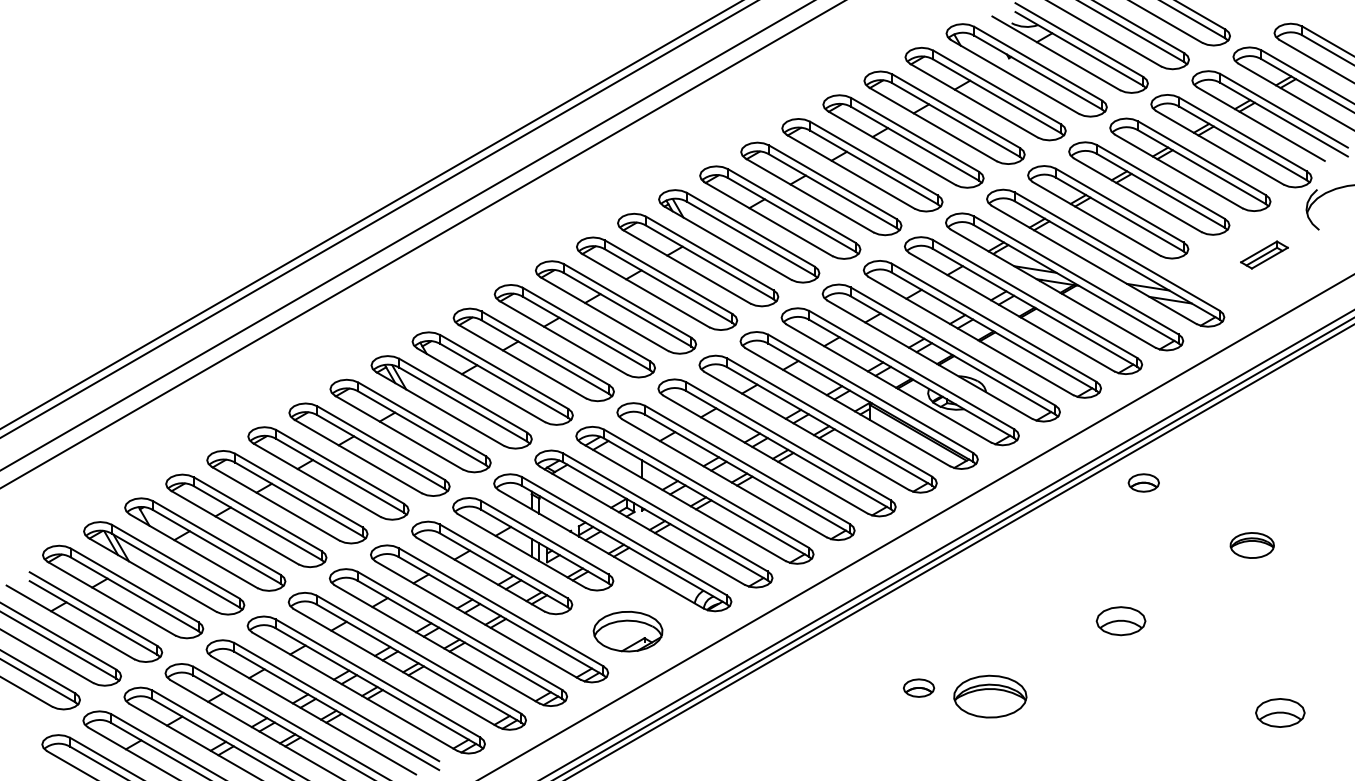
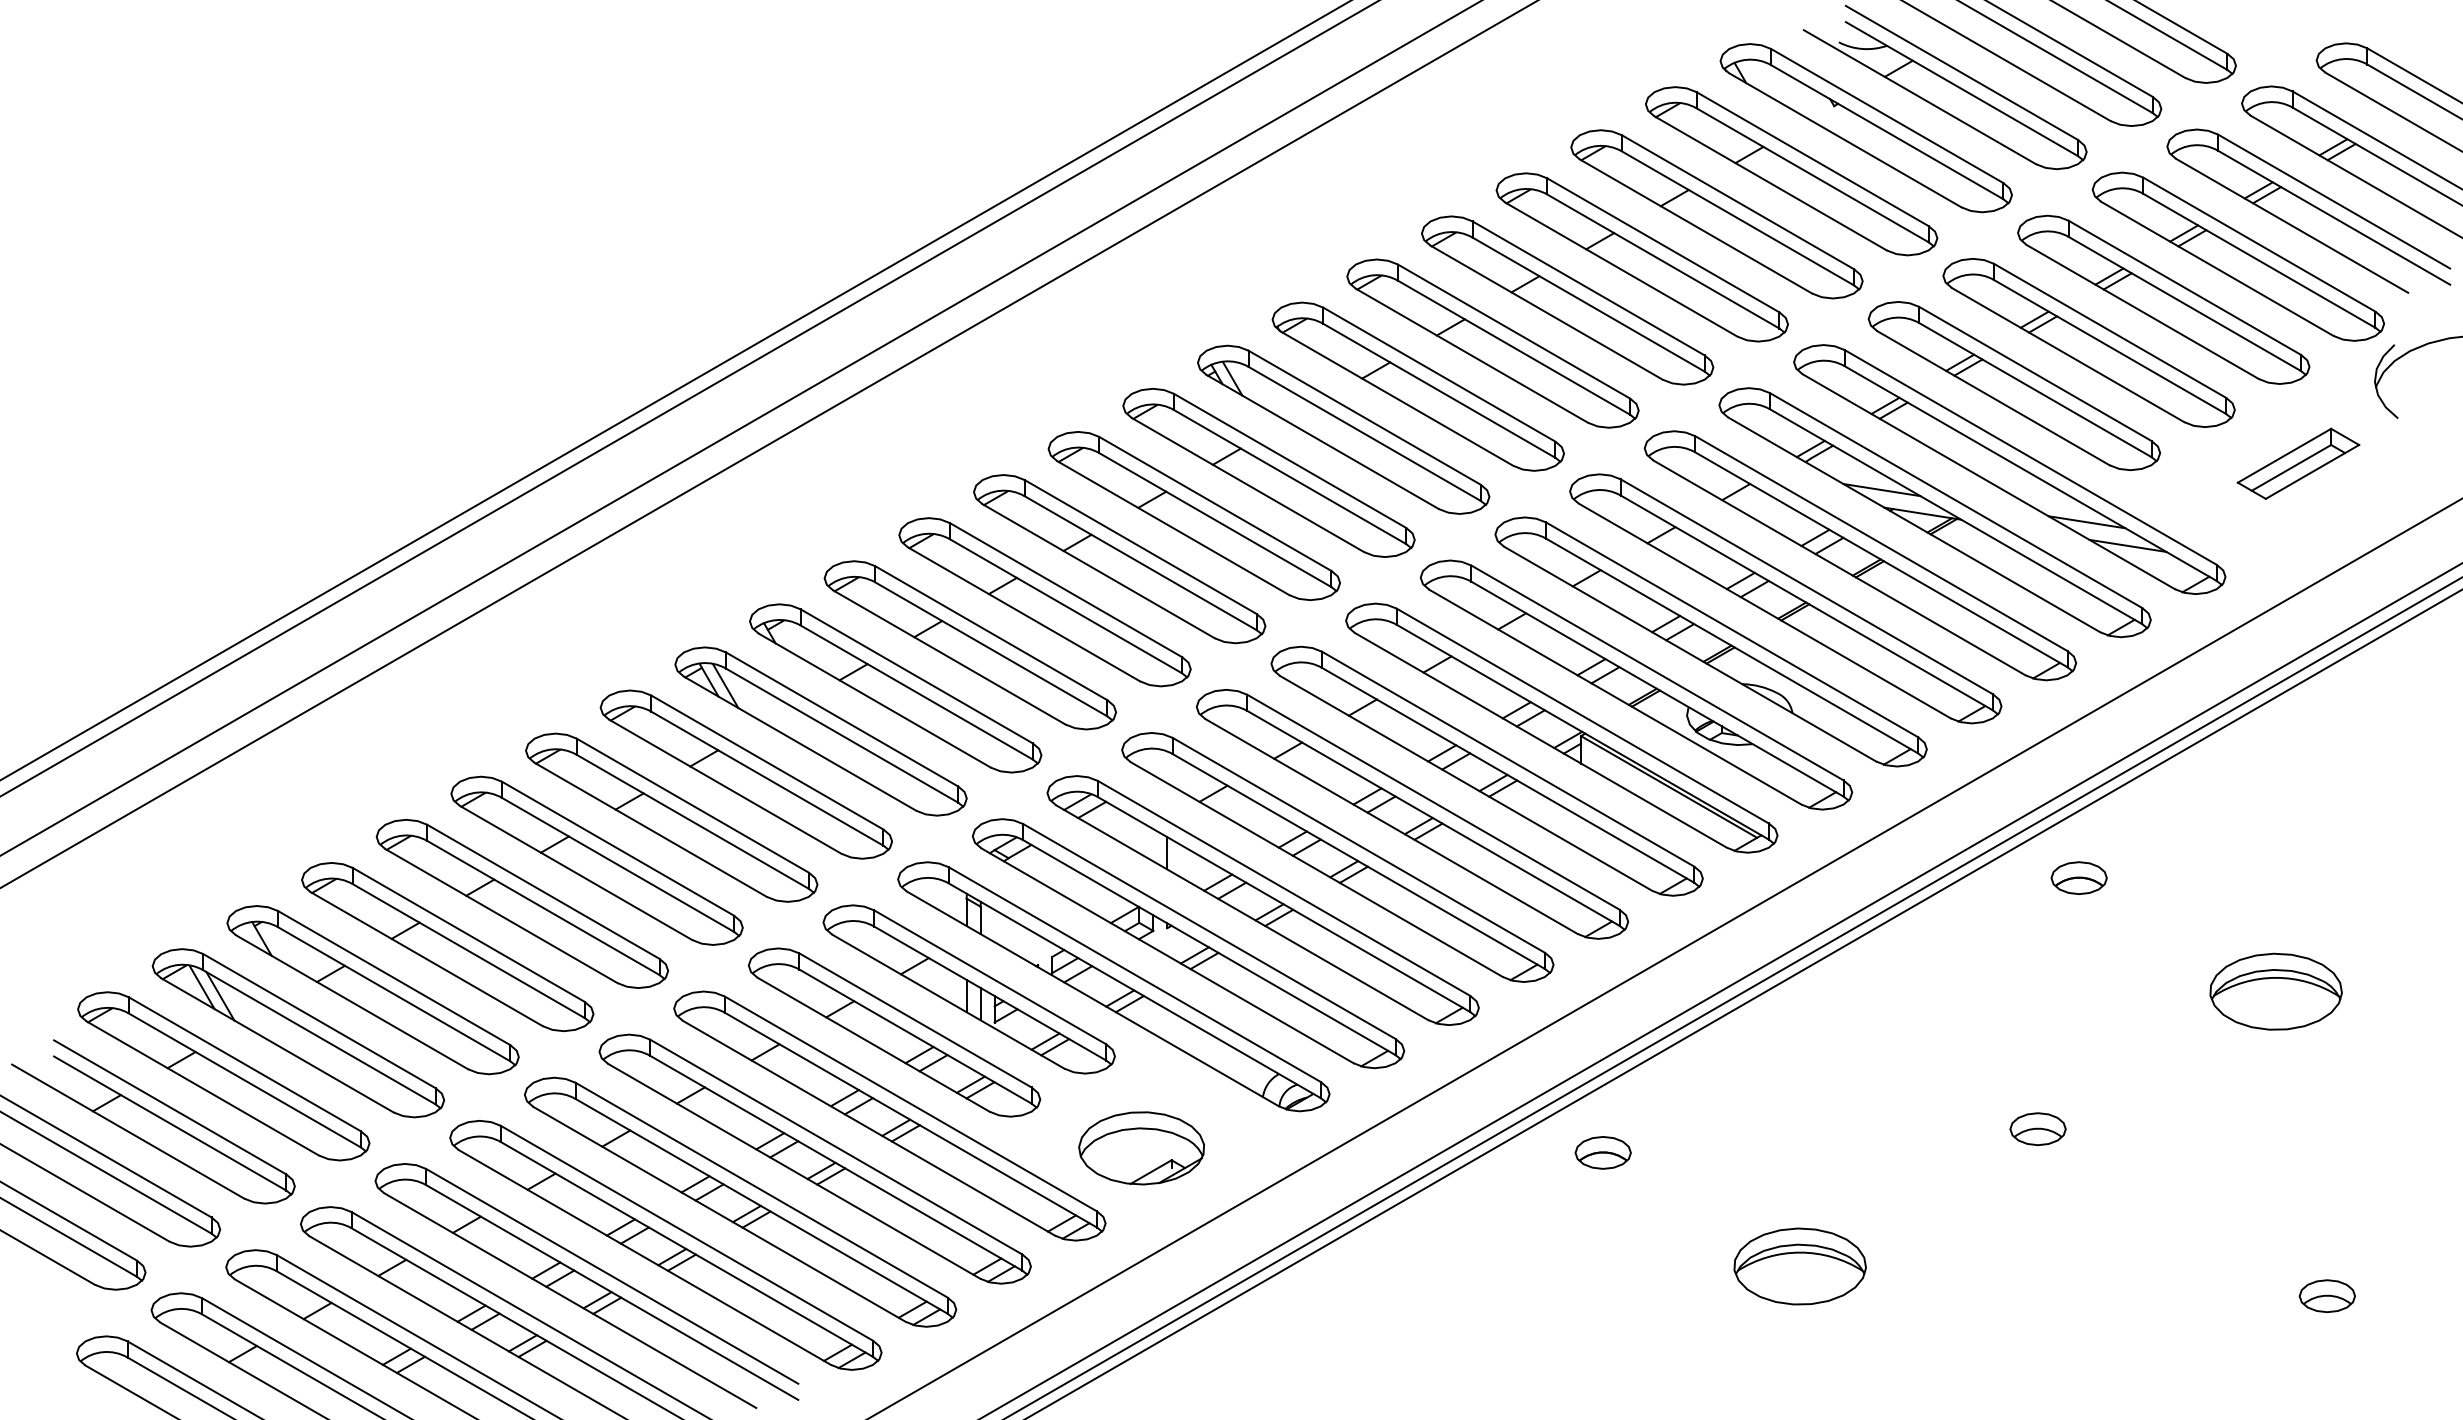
part: (1264, 254) -> (2298, 462), size x1.43
part: (1252, 545) -> (2276, 991), size x1.67
part: (1121, 620) -> (2038, 1128), size x0.62
part: (918, 687) -> (1602, 1151), moved
part: (1280, 712) -> (2327, 1295), size x0.62

